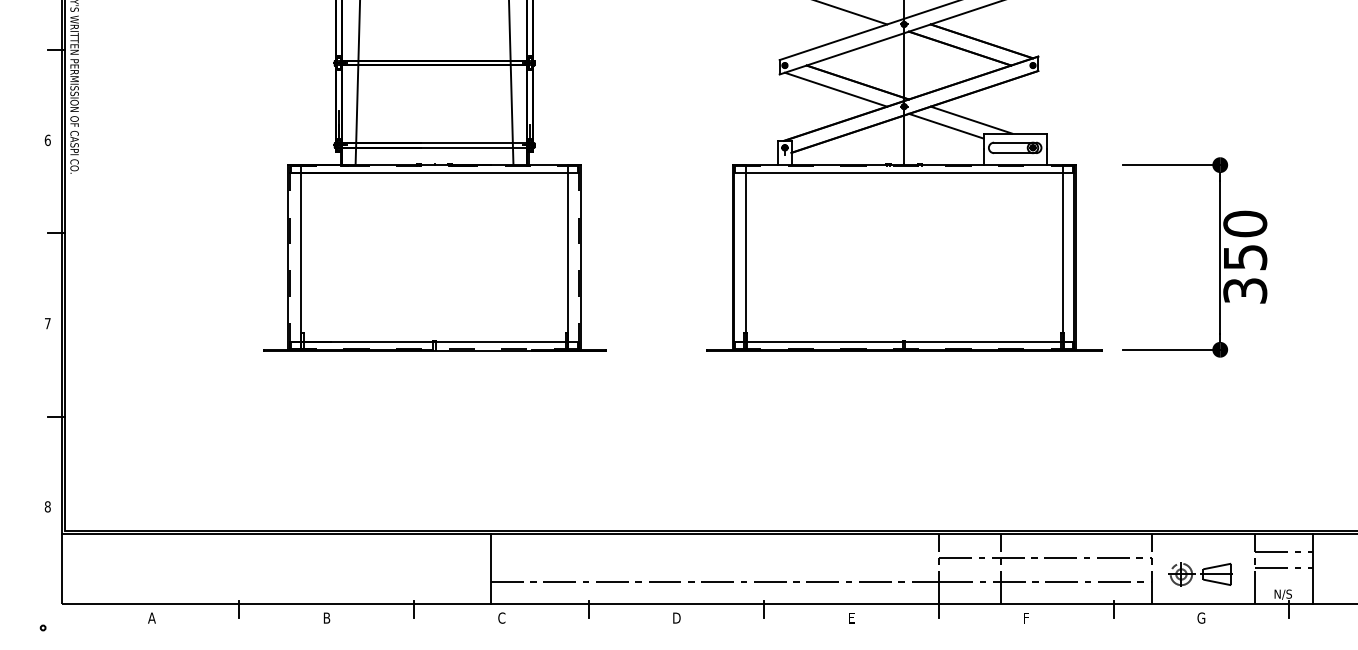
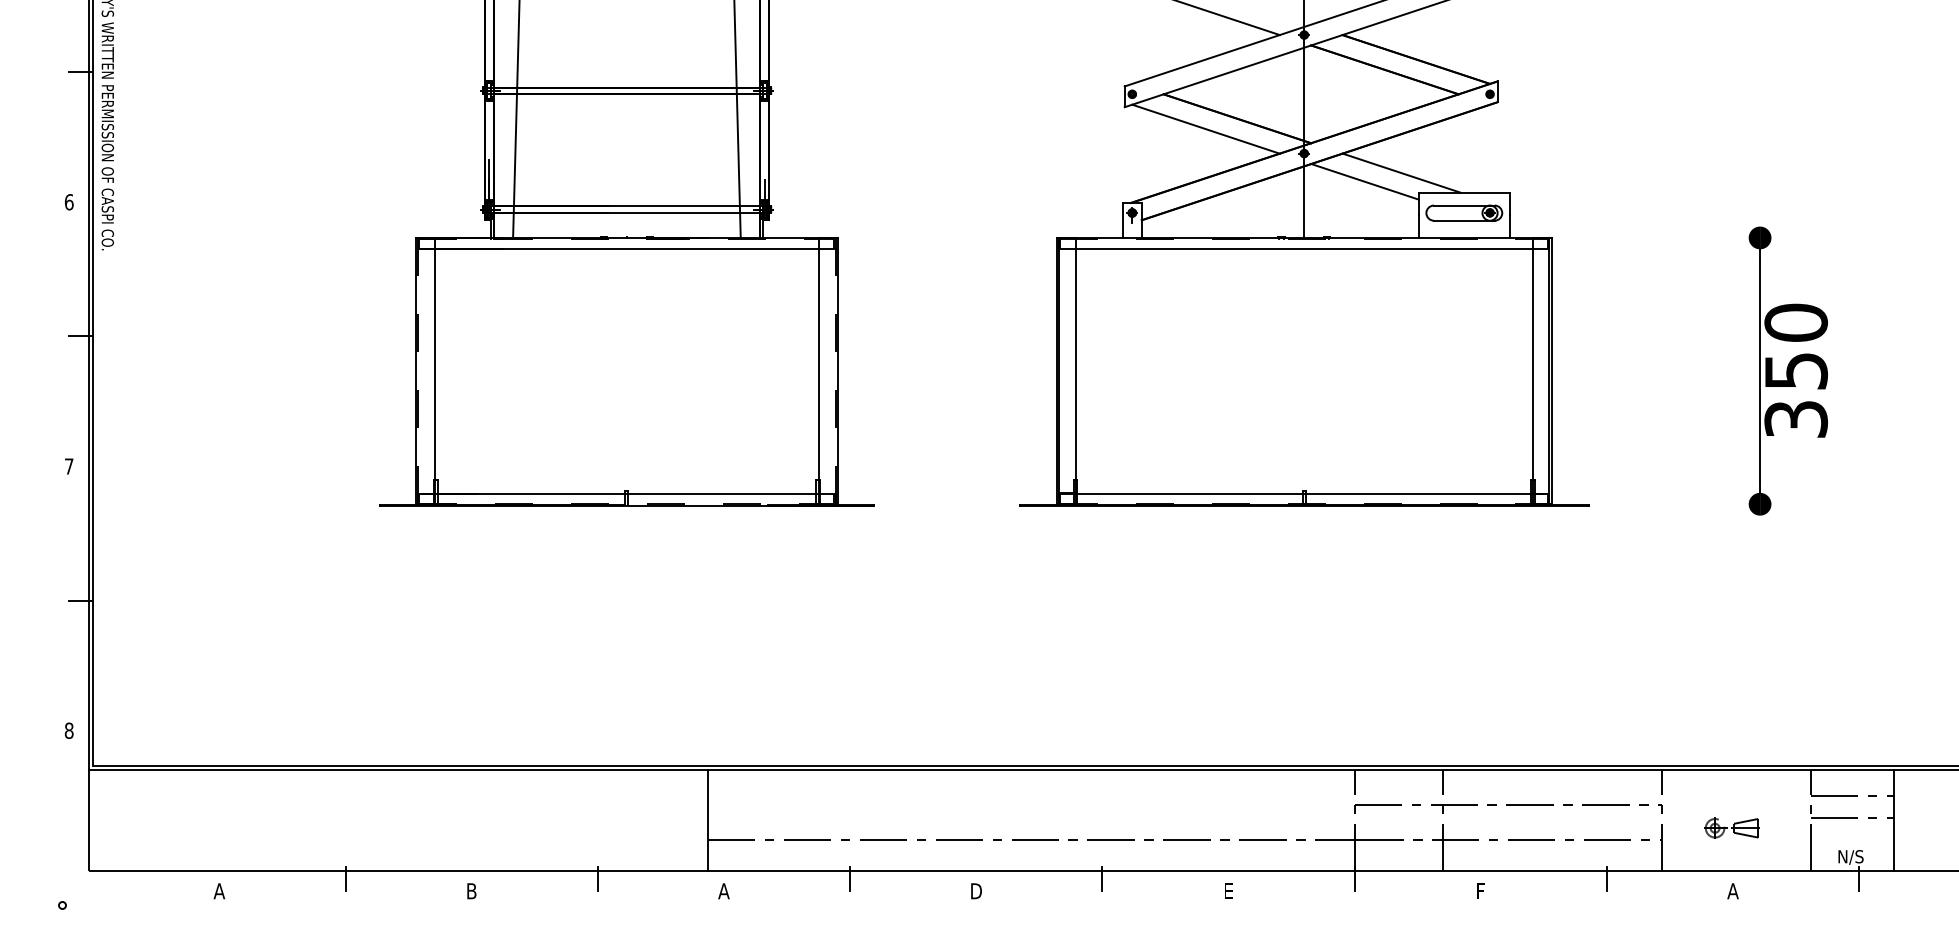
line: (1171, 165) -> (1689, 238), removed
line: (1171, 349) -> (1689, 503), removed
part: (1200, 574) -> (1731, 828), size x0.6
text: (501, 617) -> (723, 890), C -> A
text: (1201, 617) -> (1733, 890), G -> A

